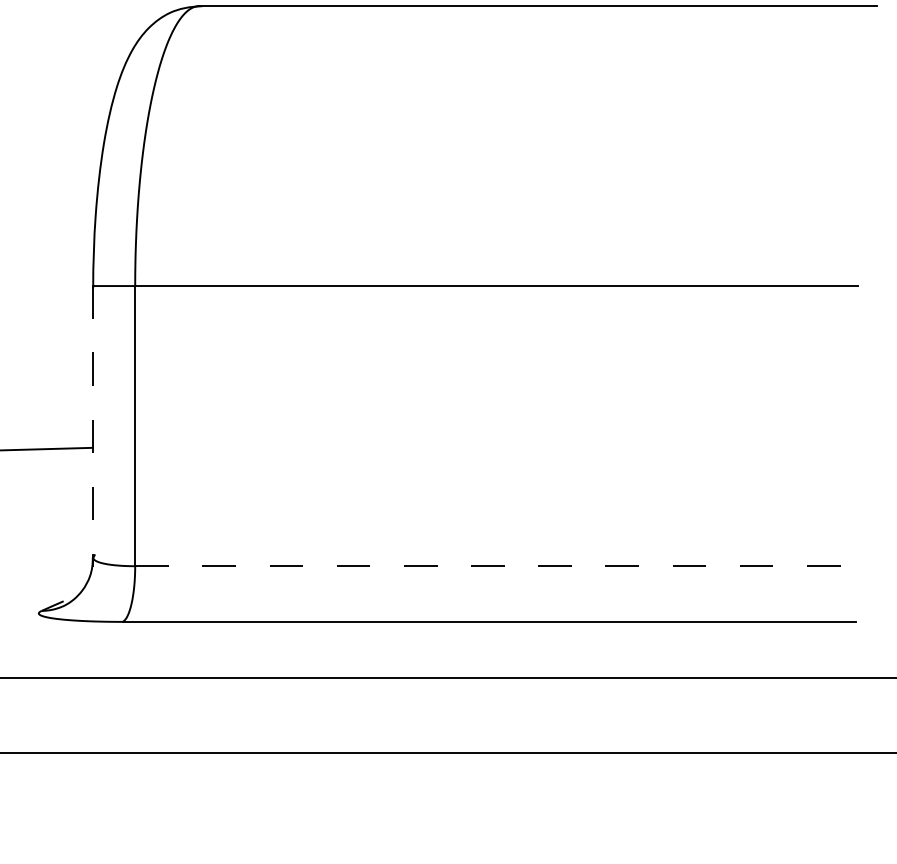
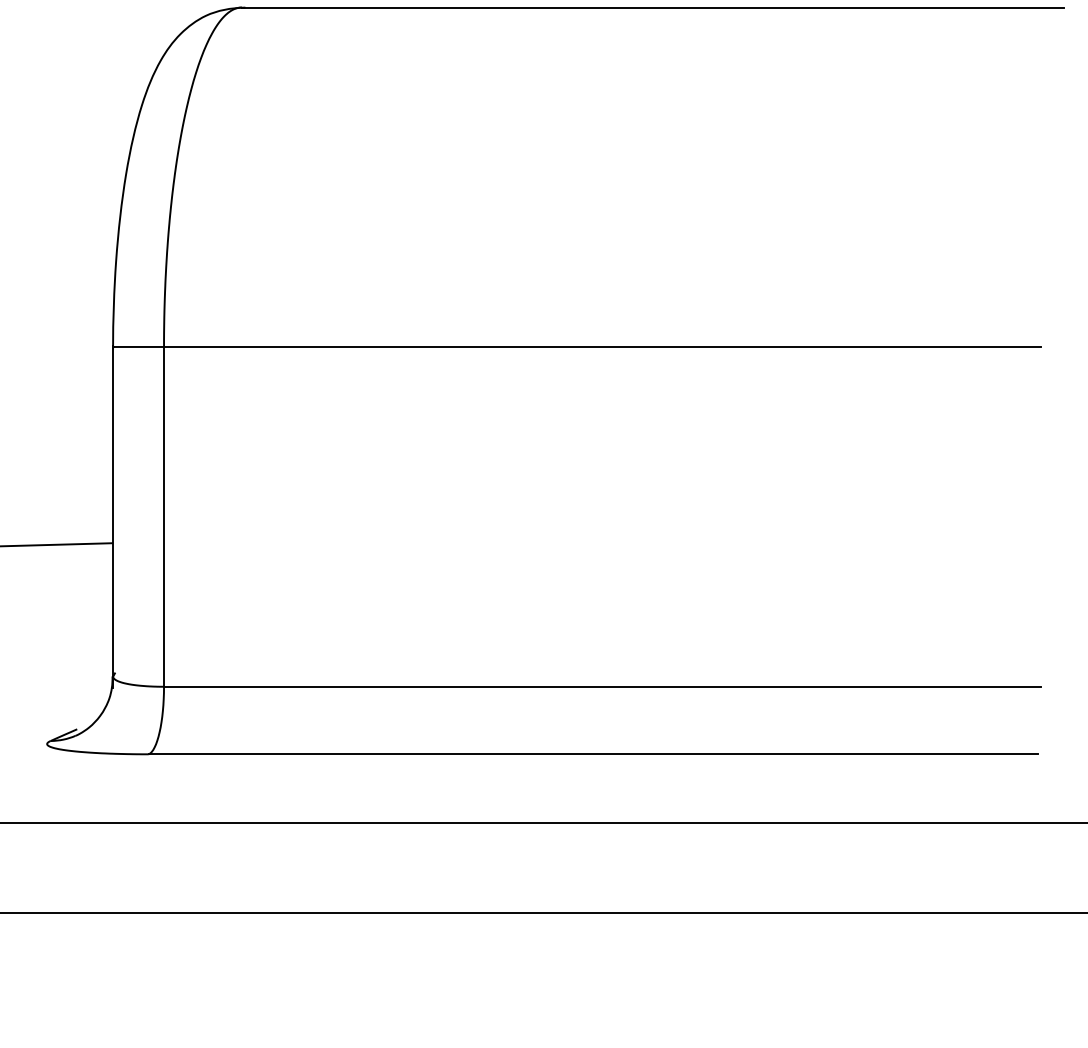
line: (93, 426) -> (113, 517), dashed -> solid
line: (496, 565) -> (602, 686), dashed -> solid

